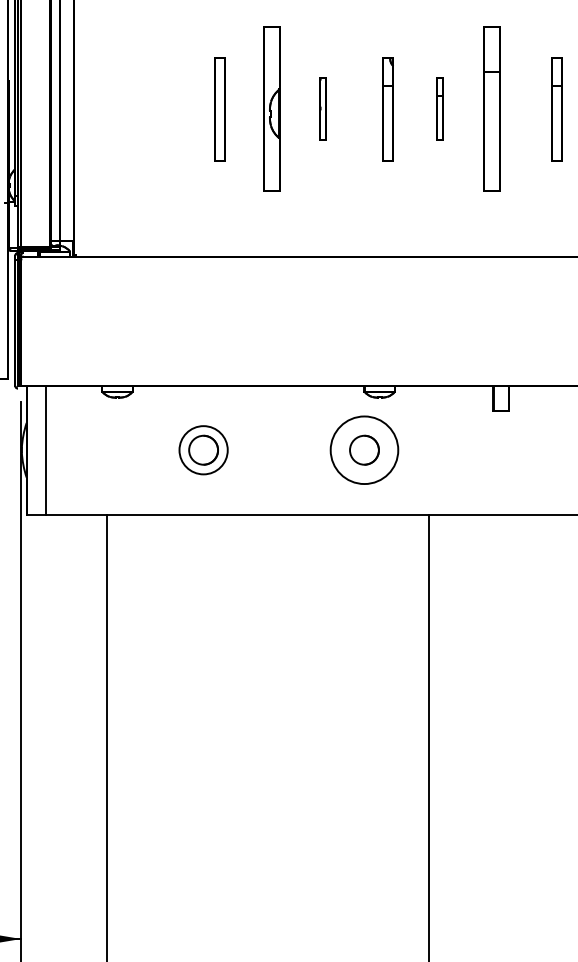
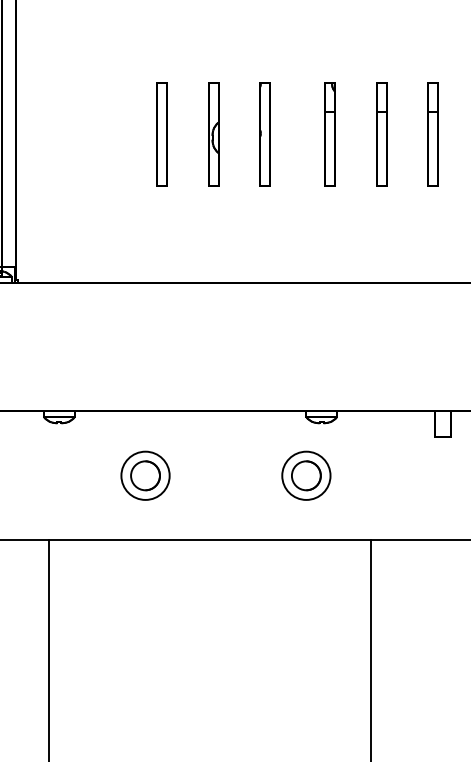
part: (271, 109) -> (213, 135), size x0.62
part: (322, 109) -> (264, 135), size x1.67
part: (439, 109) -> (381, 135), size x1.67
part: (490, 109) -> (432, 135), size x0.62
circle: (364, 450) -> (306, 476), size x0.71

